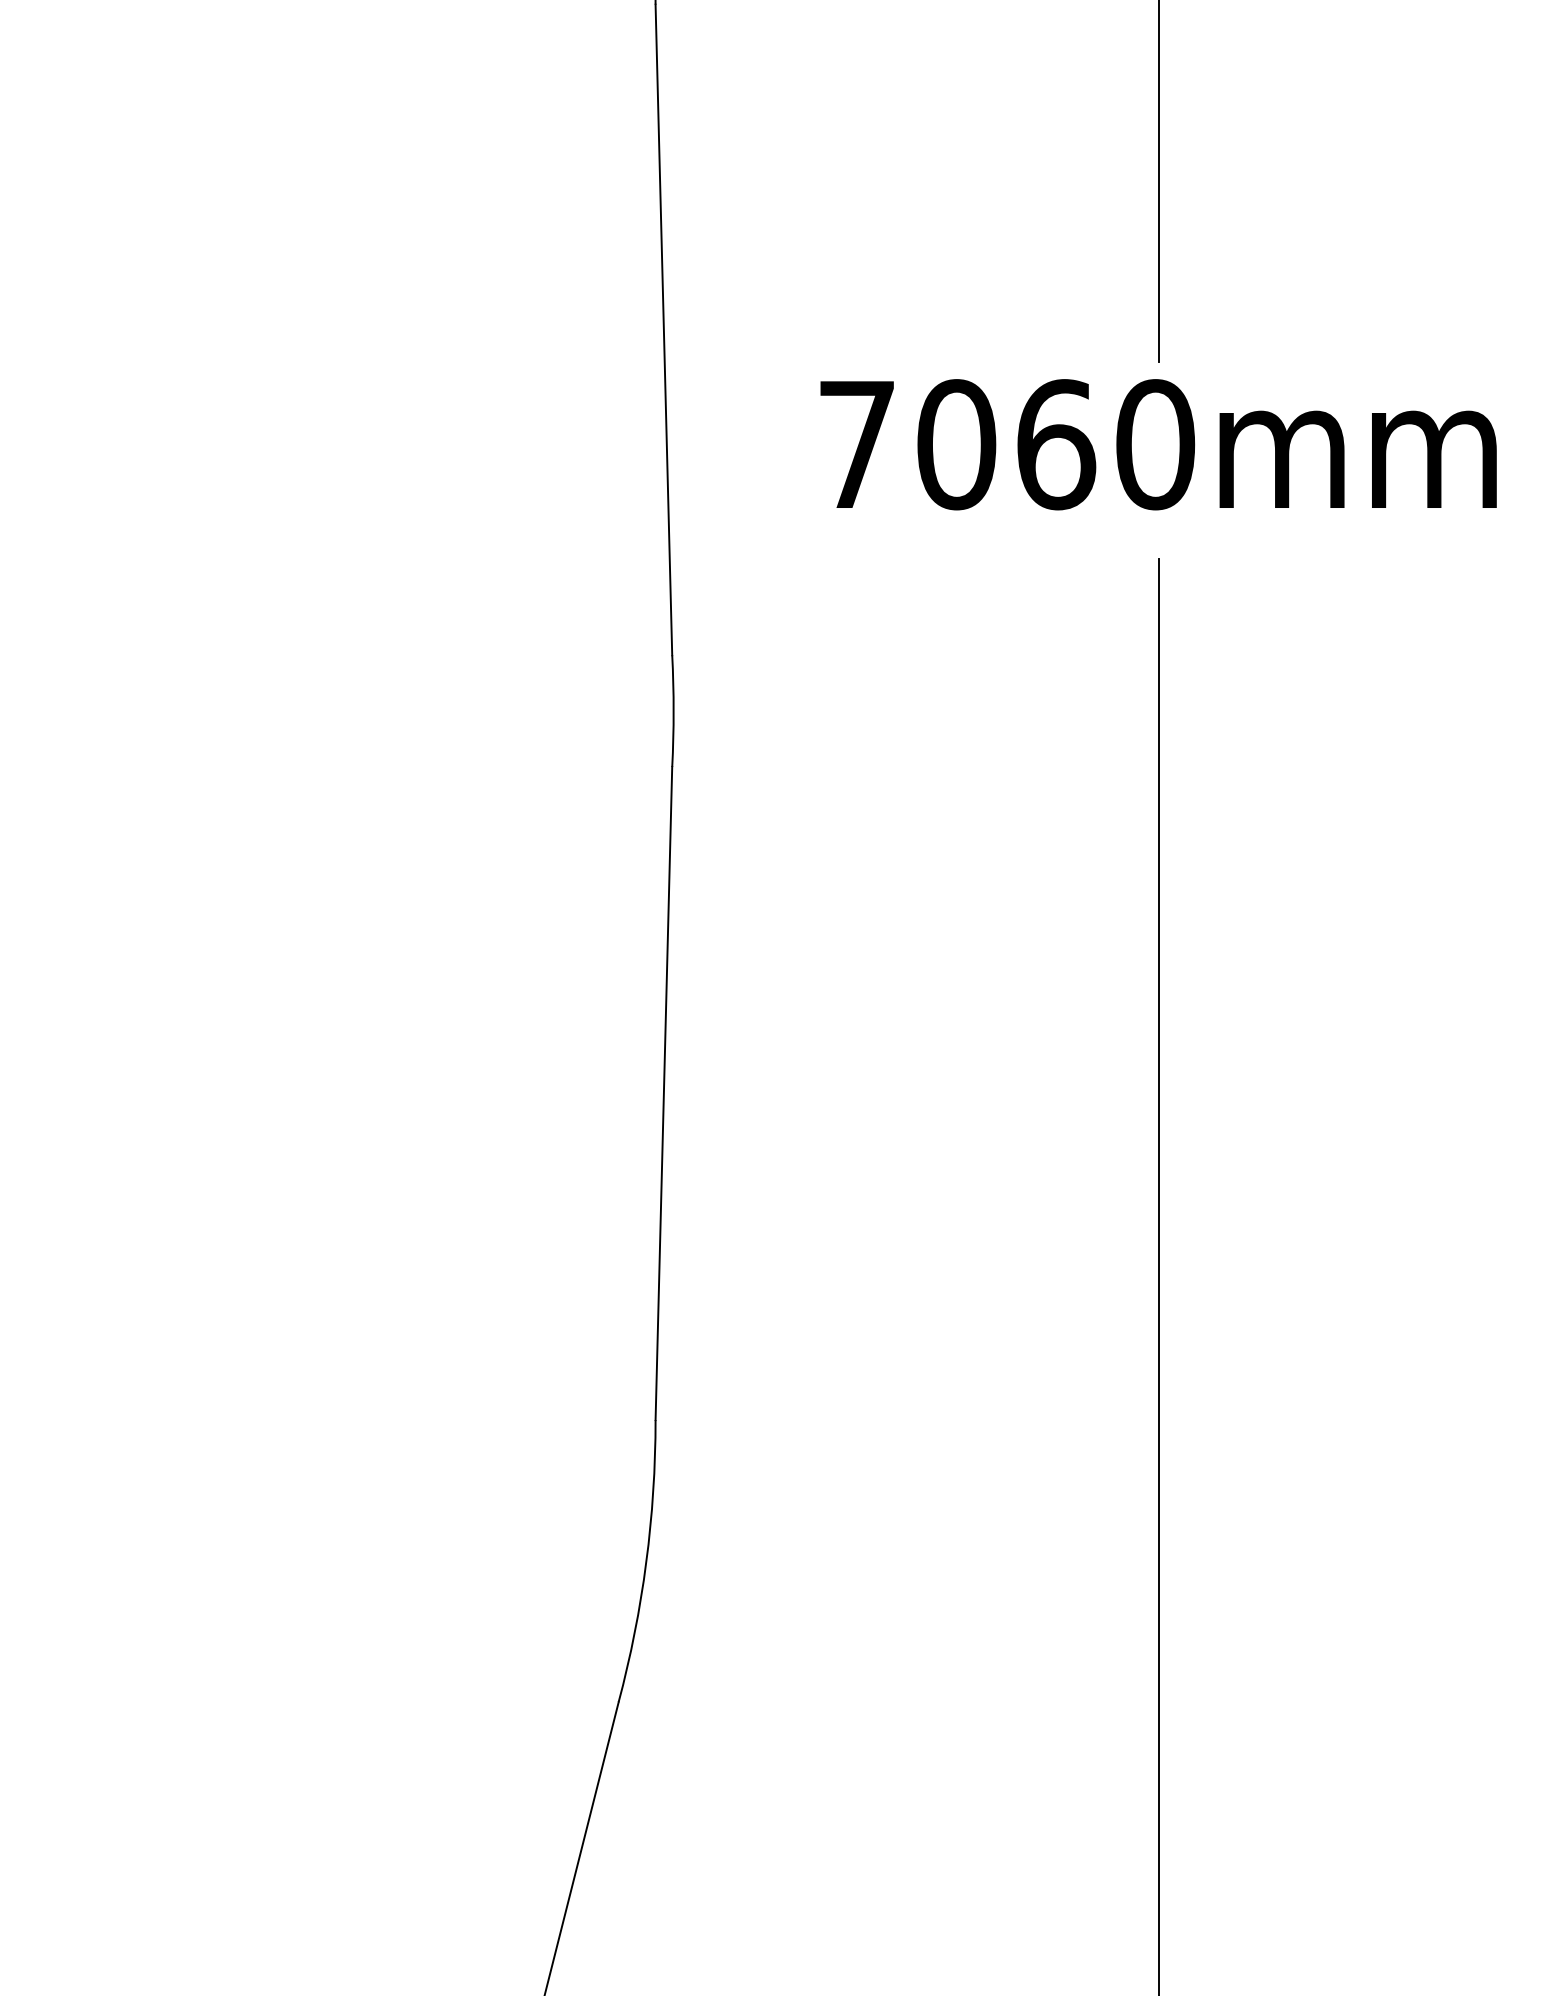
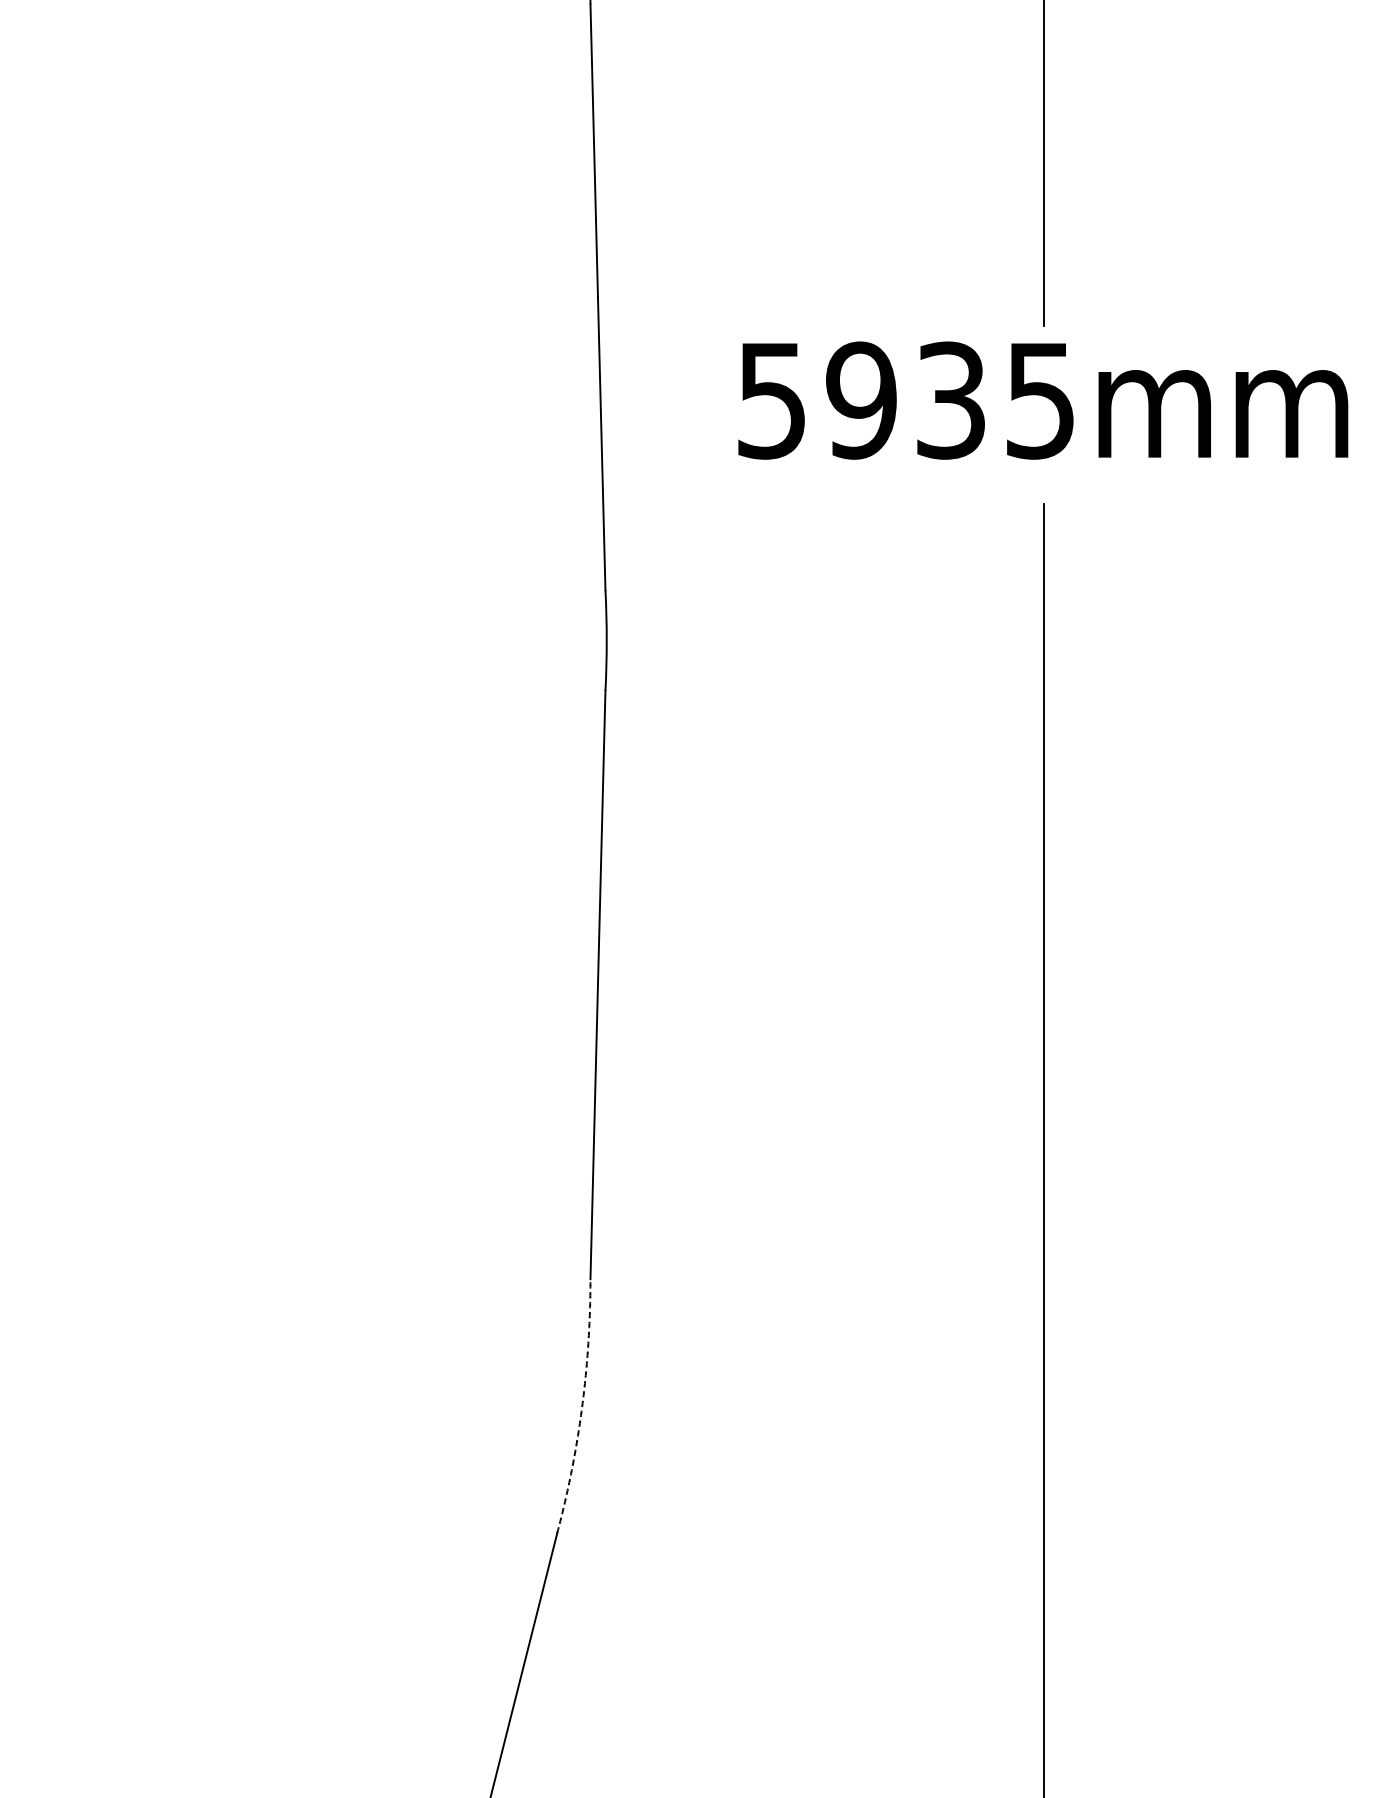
text: (1007, 444) -> (907, 400), 7060mm -> 5935mm
arc: (646, 1562) -> (582, 1407), solid -> dashed

